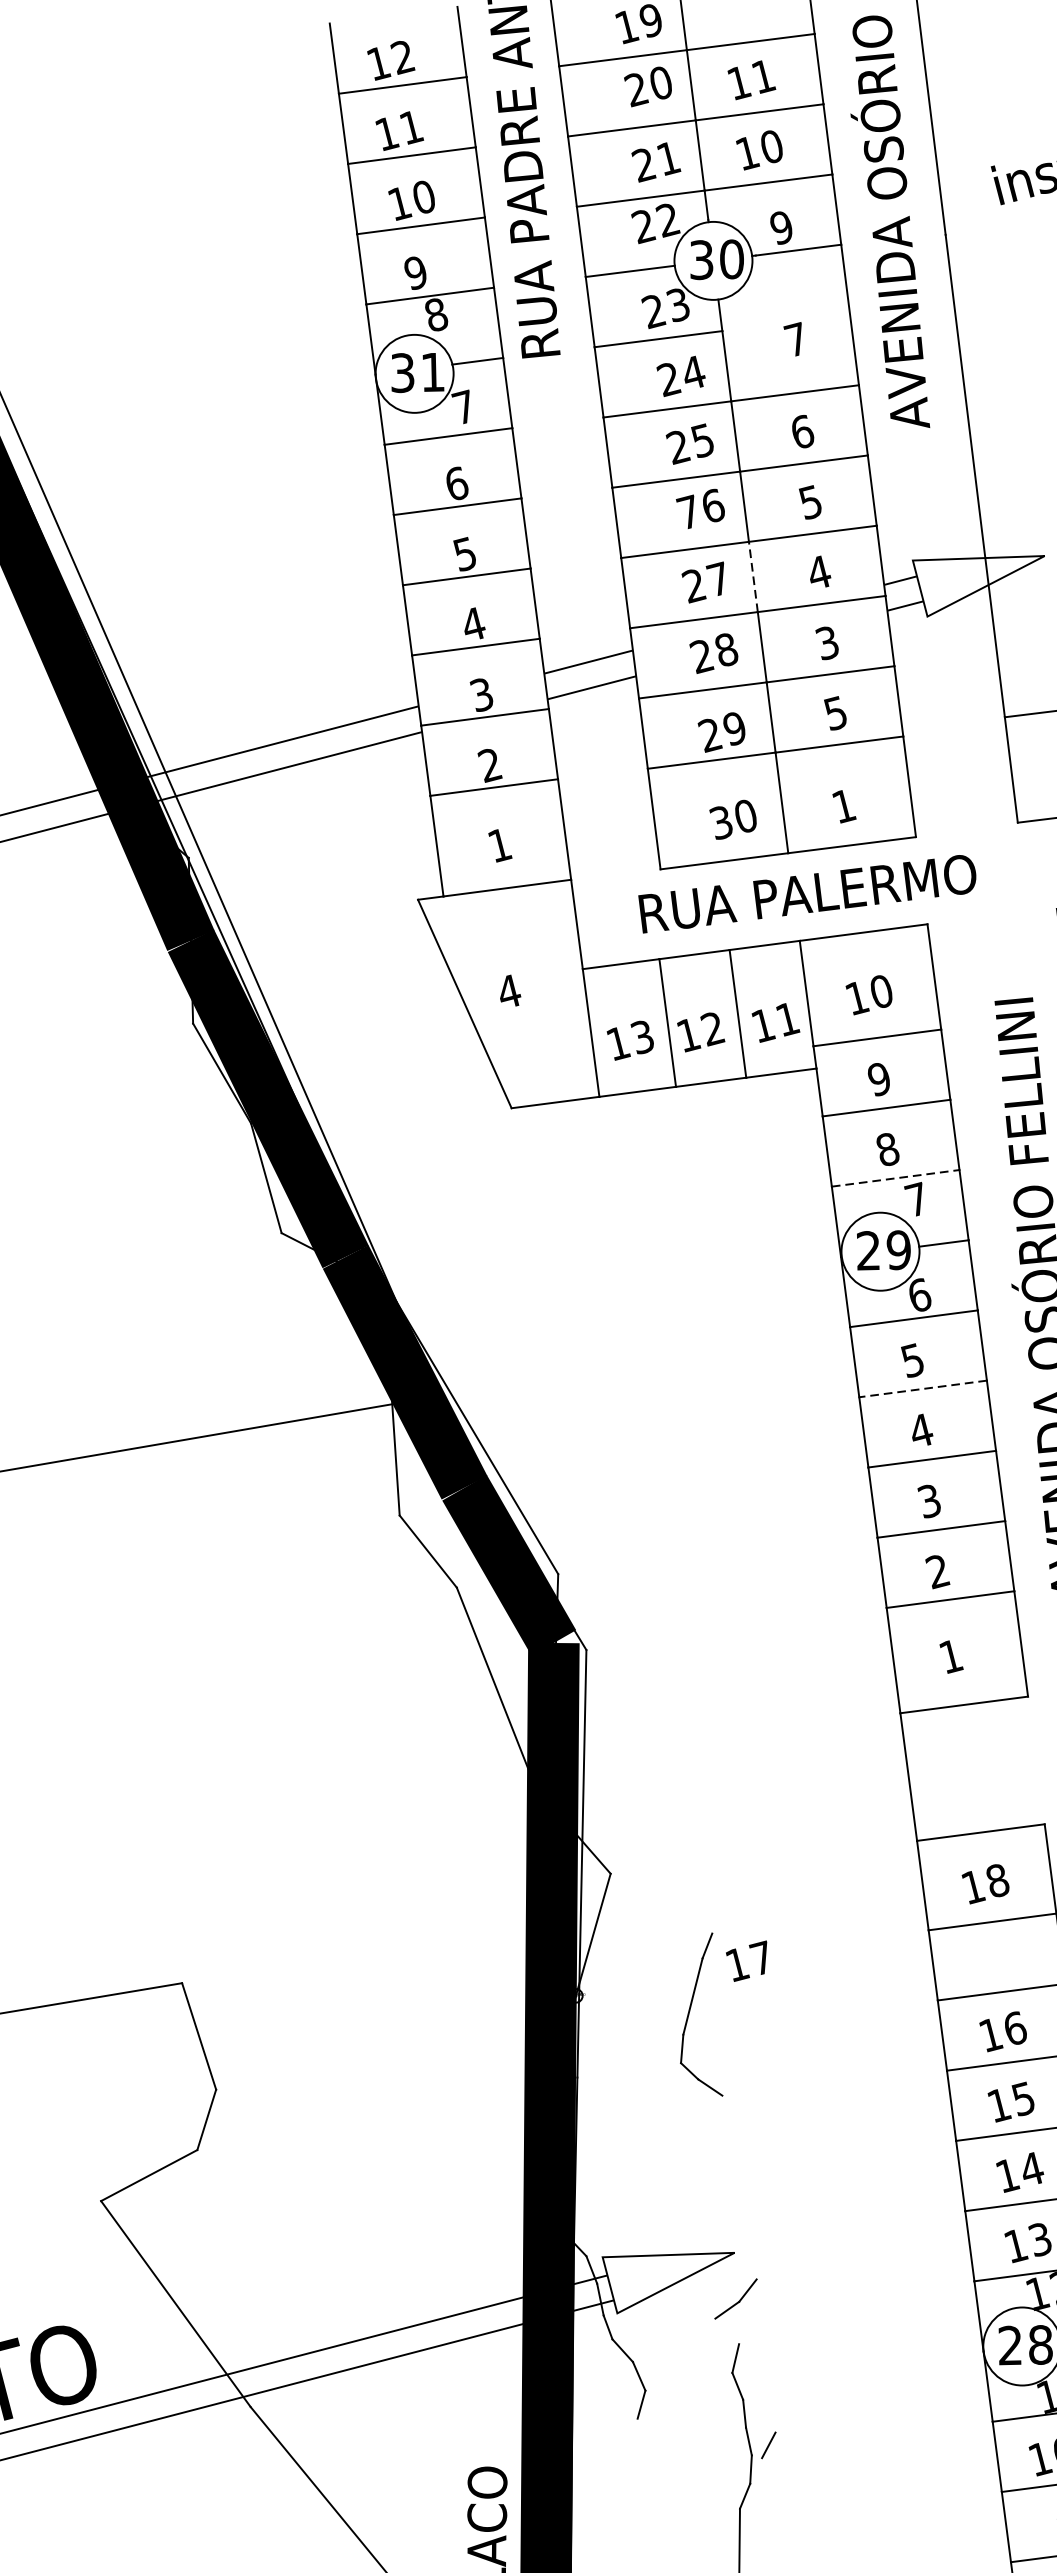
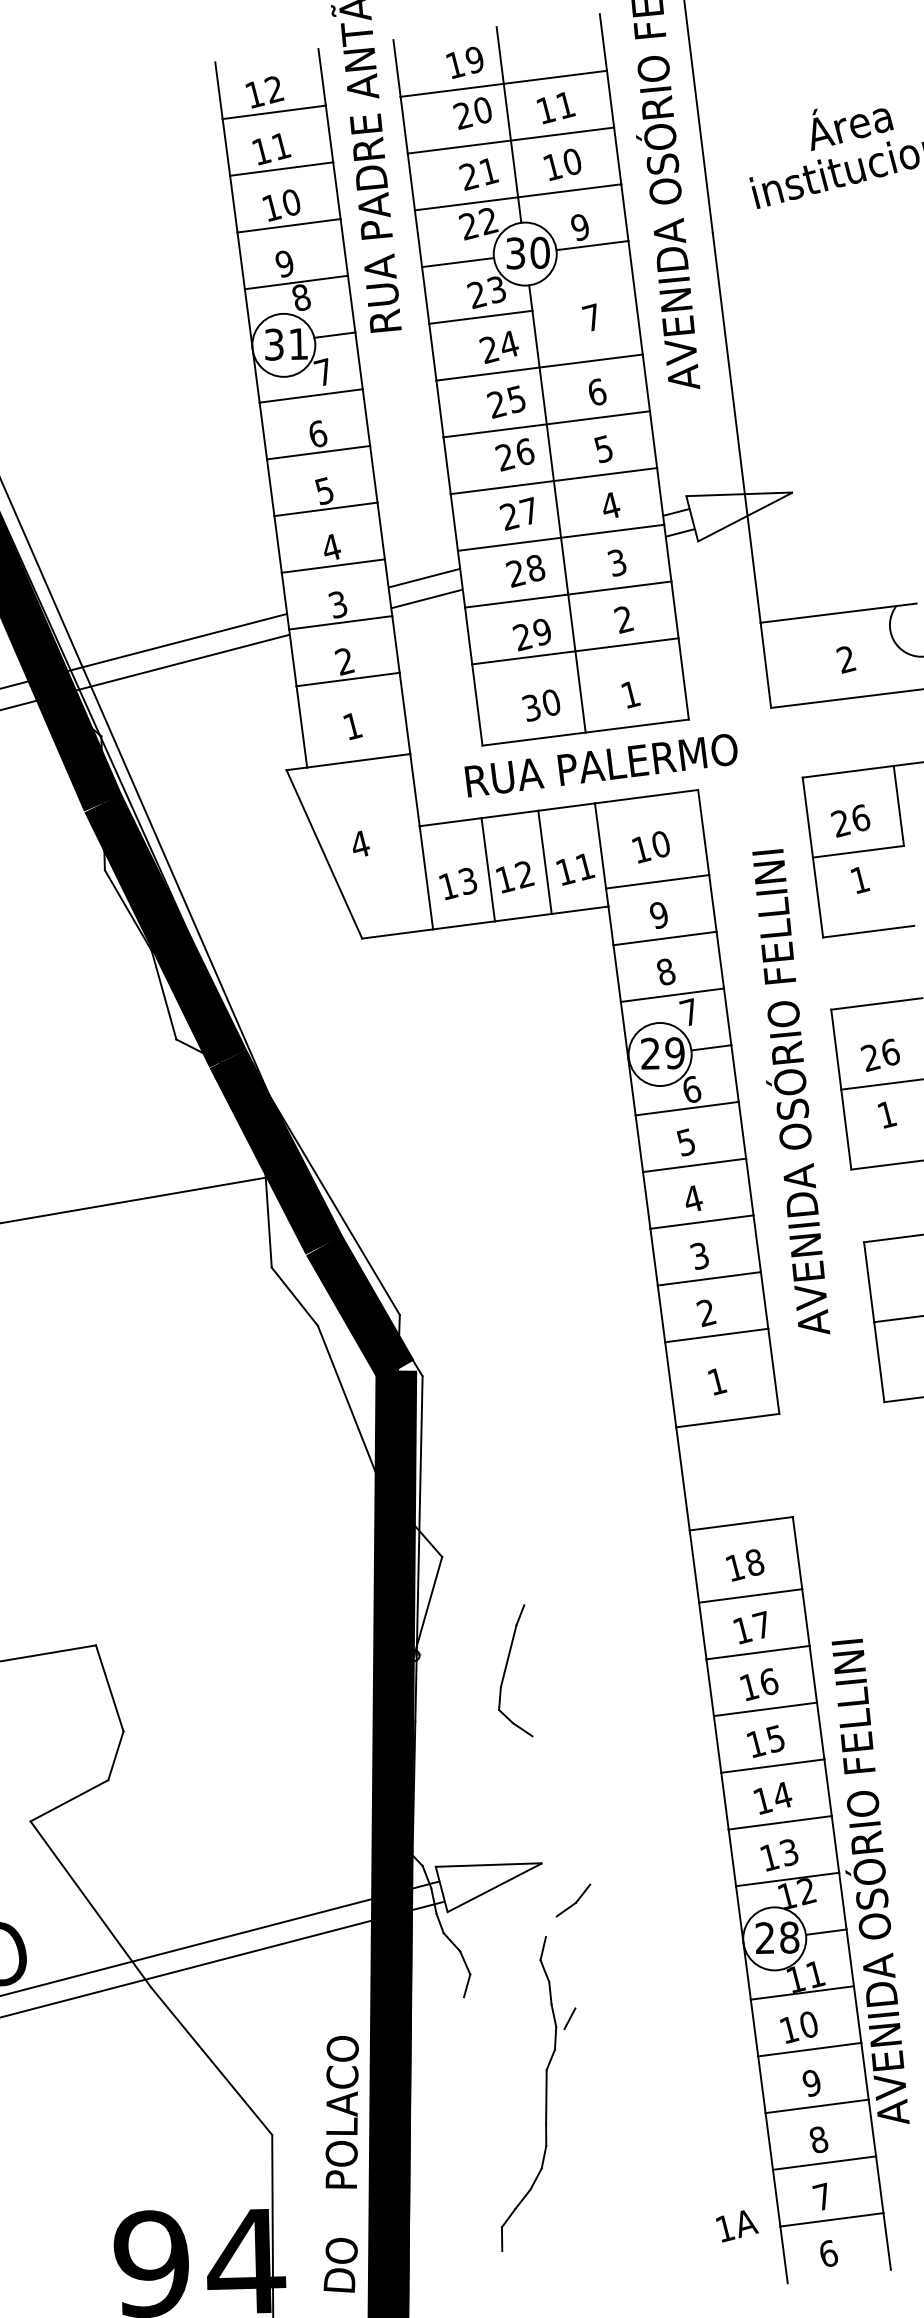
text: (689, 512) -> (505, 457), 76 -> 26
line: (753, 577) -> (557, 509), dashed -> solid
text: (835, 713) -> (623, 619), 5 -> 2
line: (895, 1178) -> (672, 995), dashed -> solid
line: (922, 1389) -> (694, 1165), dashed -> solid
text: (745, 1961) -> (749, 1627), moved
part: (736, 2298) -> (573, 1900), moved

